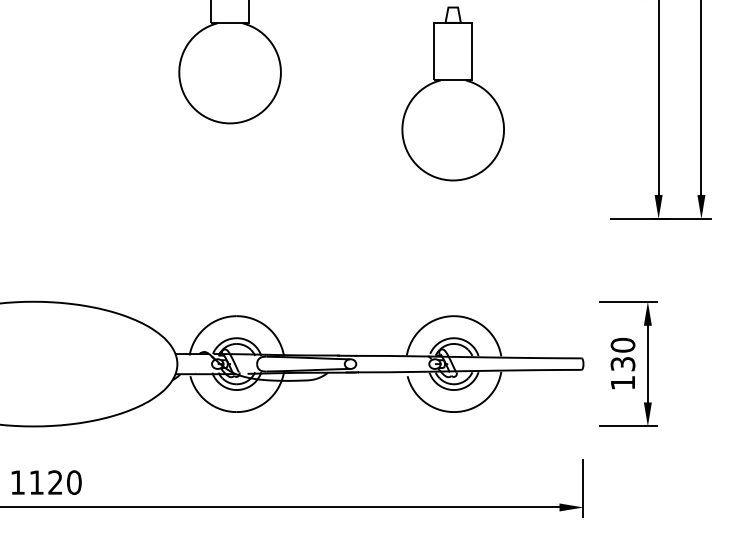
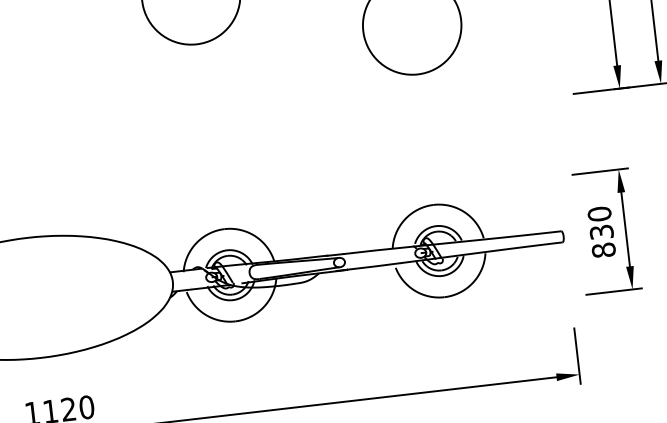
text: (622, 382) -> (603, 249), 130 -> 830

